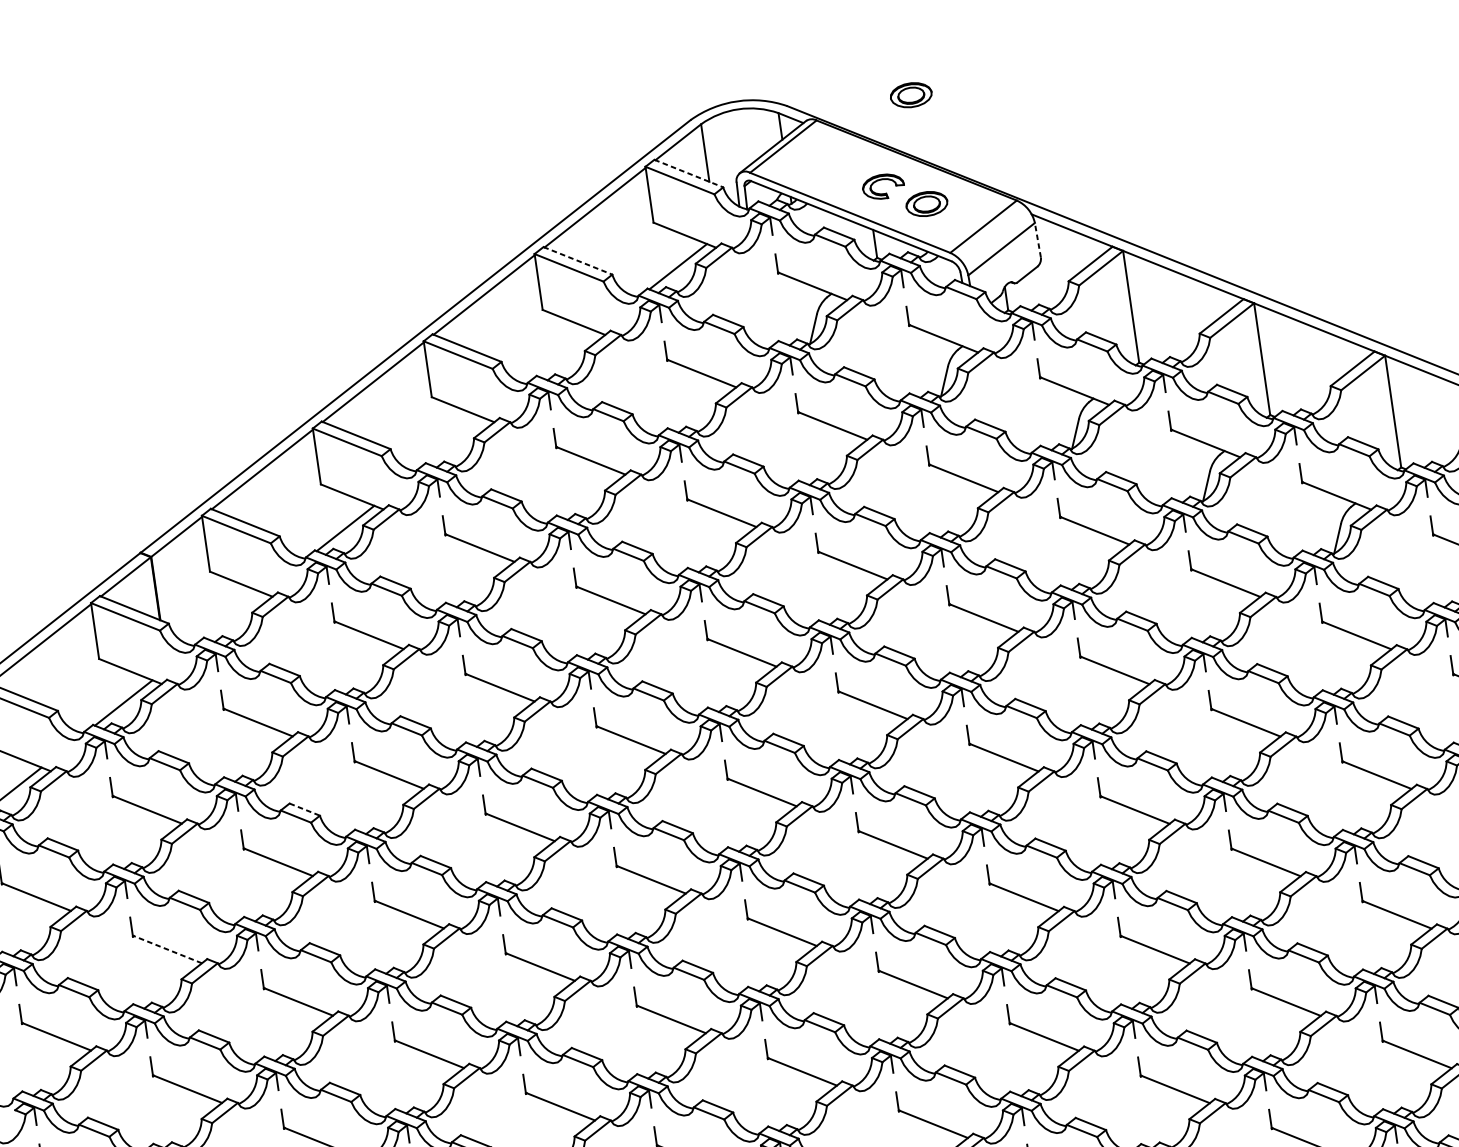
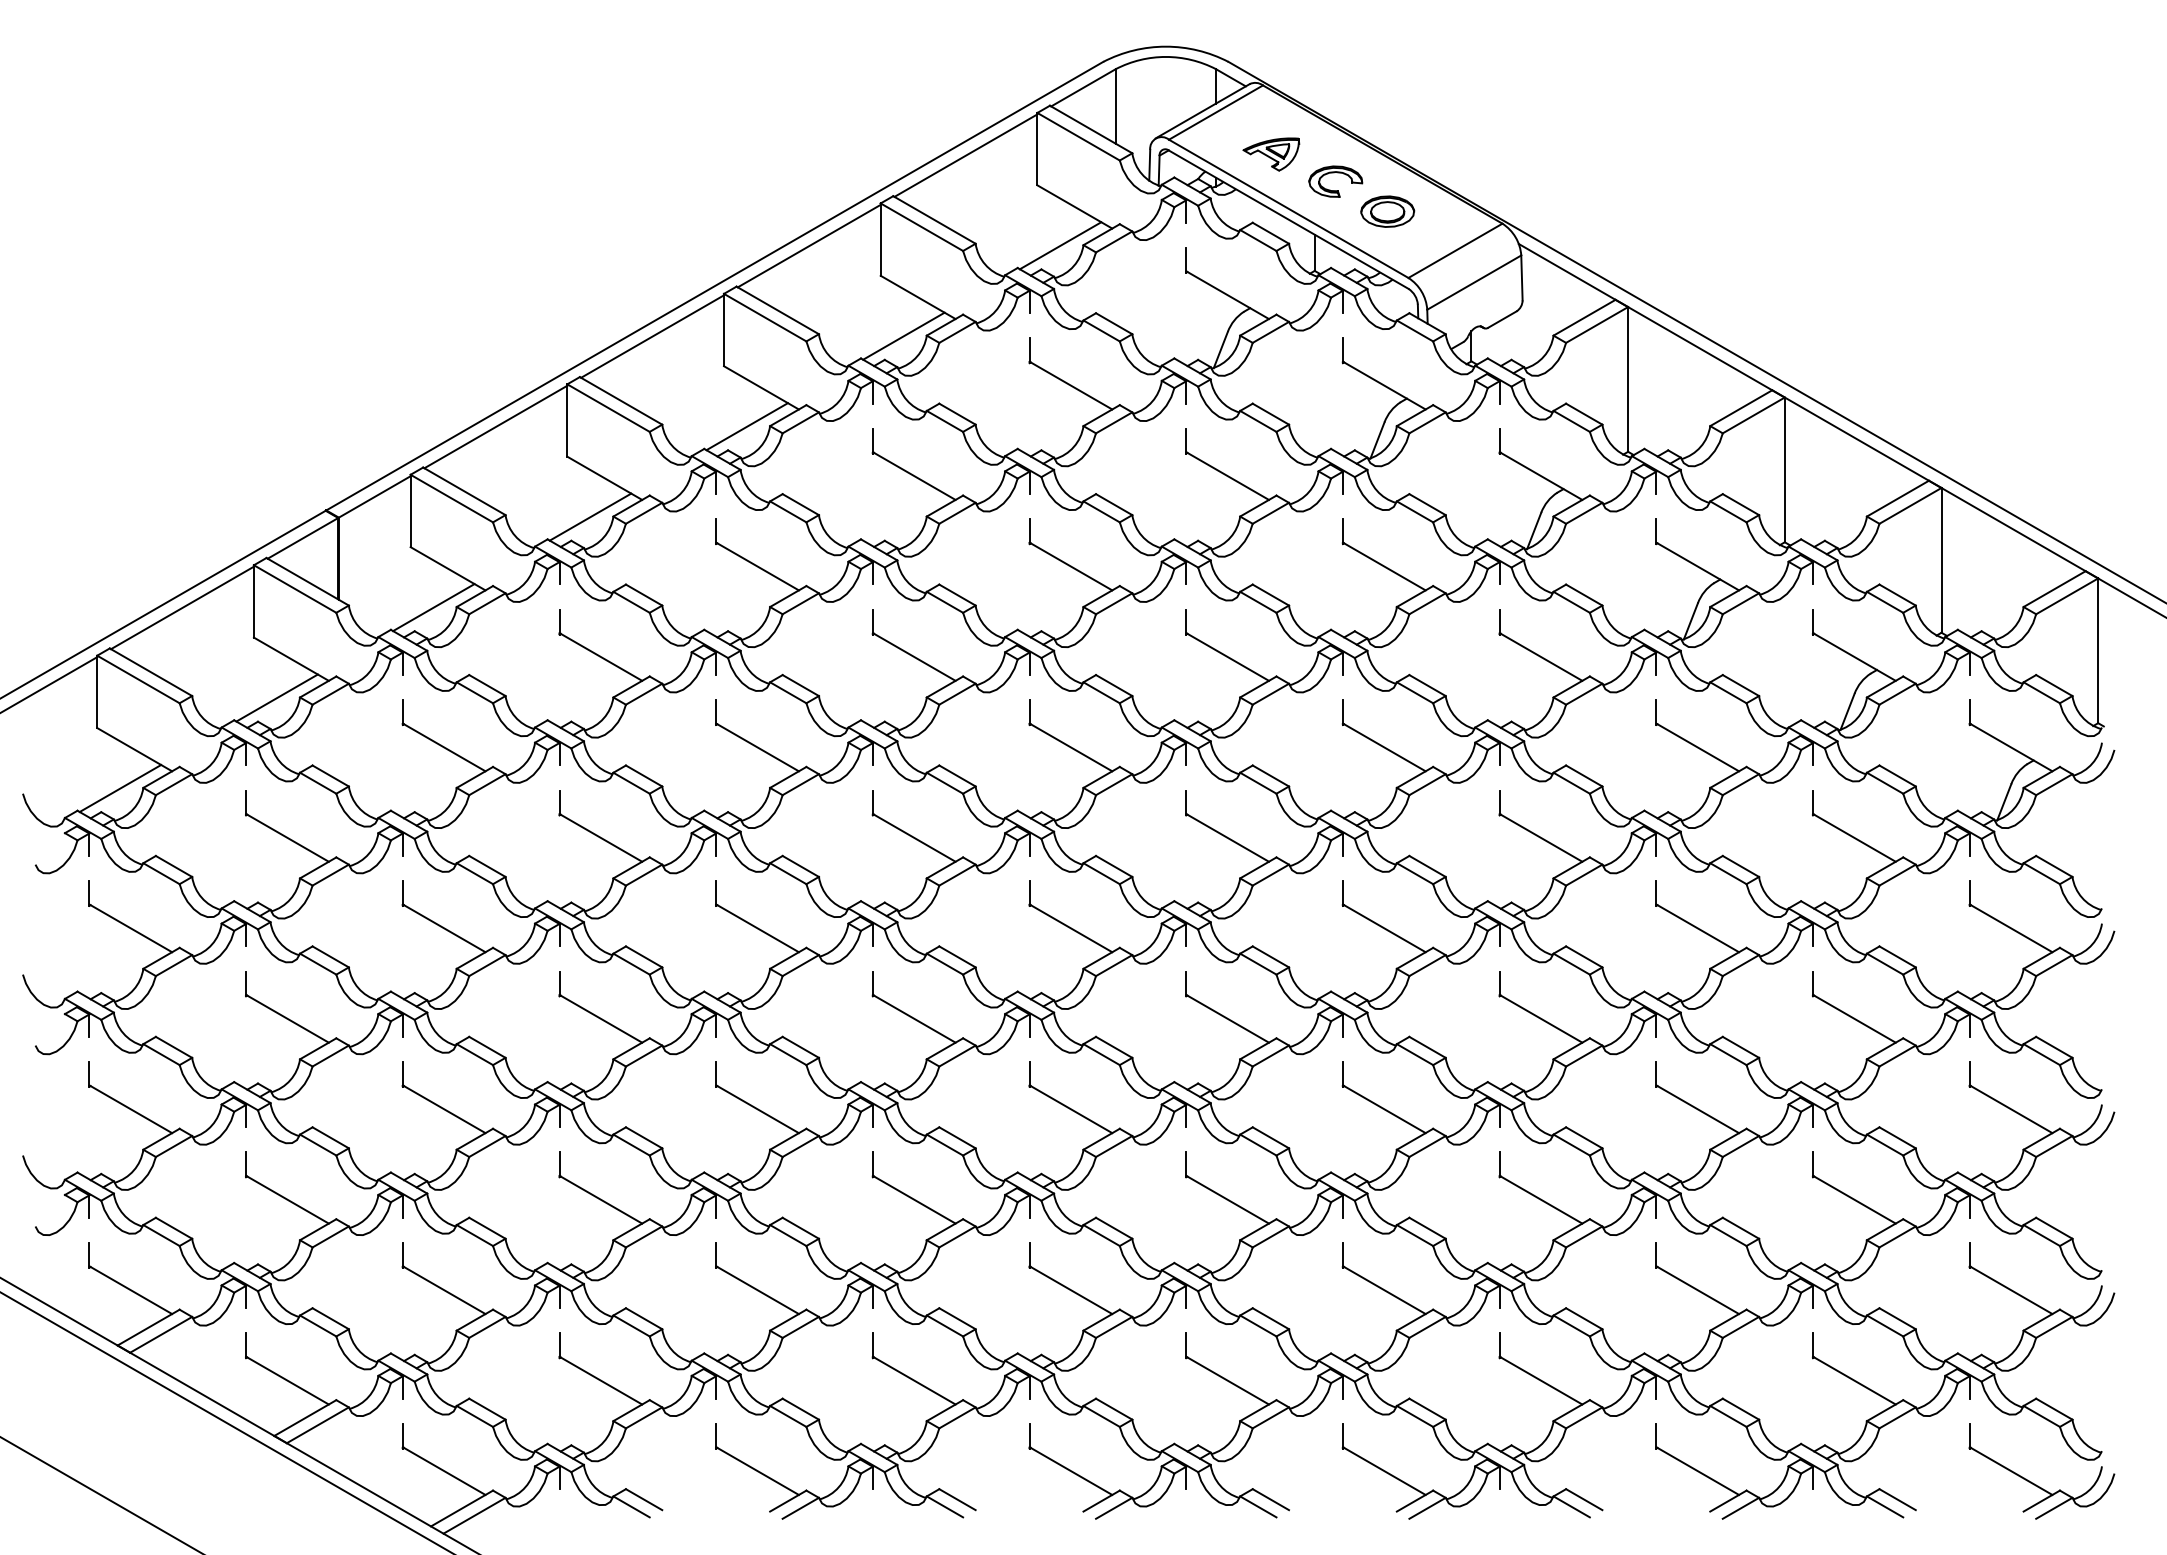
part: (911, 95) -> (1387, 70), removed
part: (830, 172) -> (1271, 154), added
line: (689, 173) -> (1091, 129), dashed -> solid
line: (1037, 239) -> (1521, 277), dashed -> solid
line: (577, 260) -> (934, 219), dashed -> solid
line: (566, 353) -> (903, 335), added
line: (455, 441) -> (746, 426), added
line: (234, 615) -> (433, 607), added
line: (304, 809) -> (487, 866), dashed -> solid
line: (167, 949) -> (287, 1018), dashed -> solid

